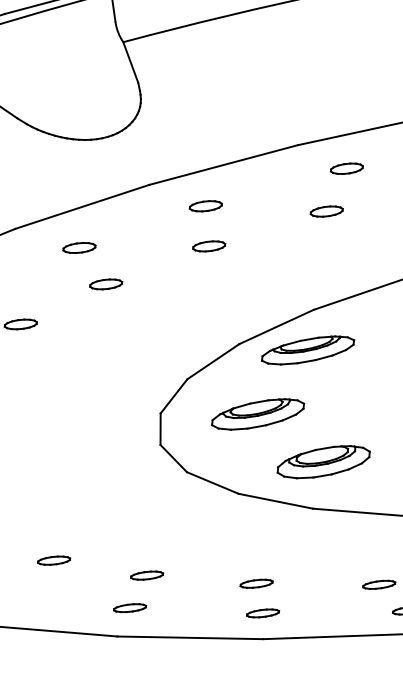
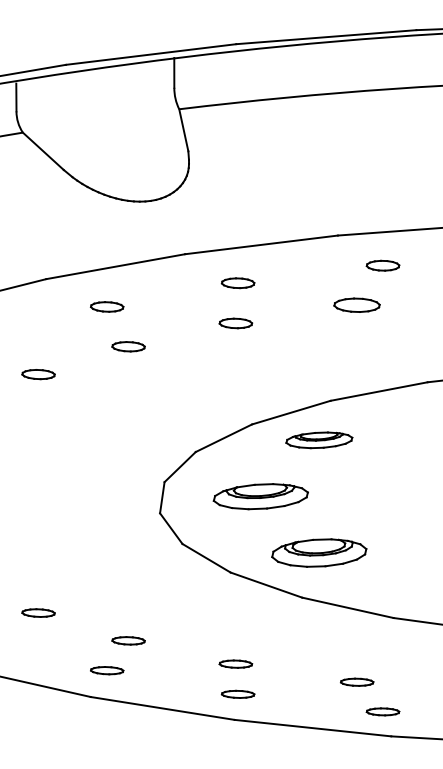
part: (327, 211) -> (357, 305), size x1.4
part: (308, 350) -> (319, 440), size x0.7

